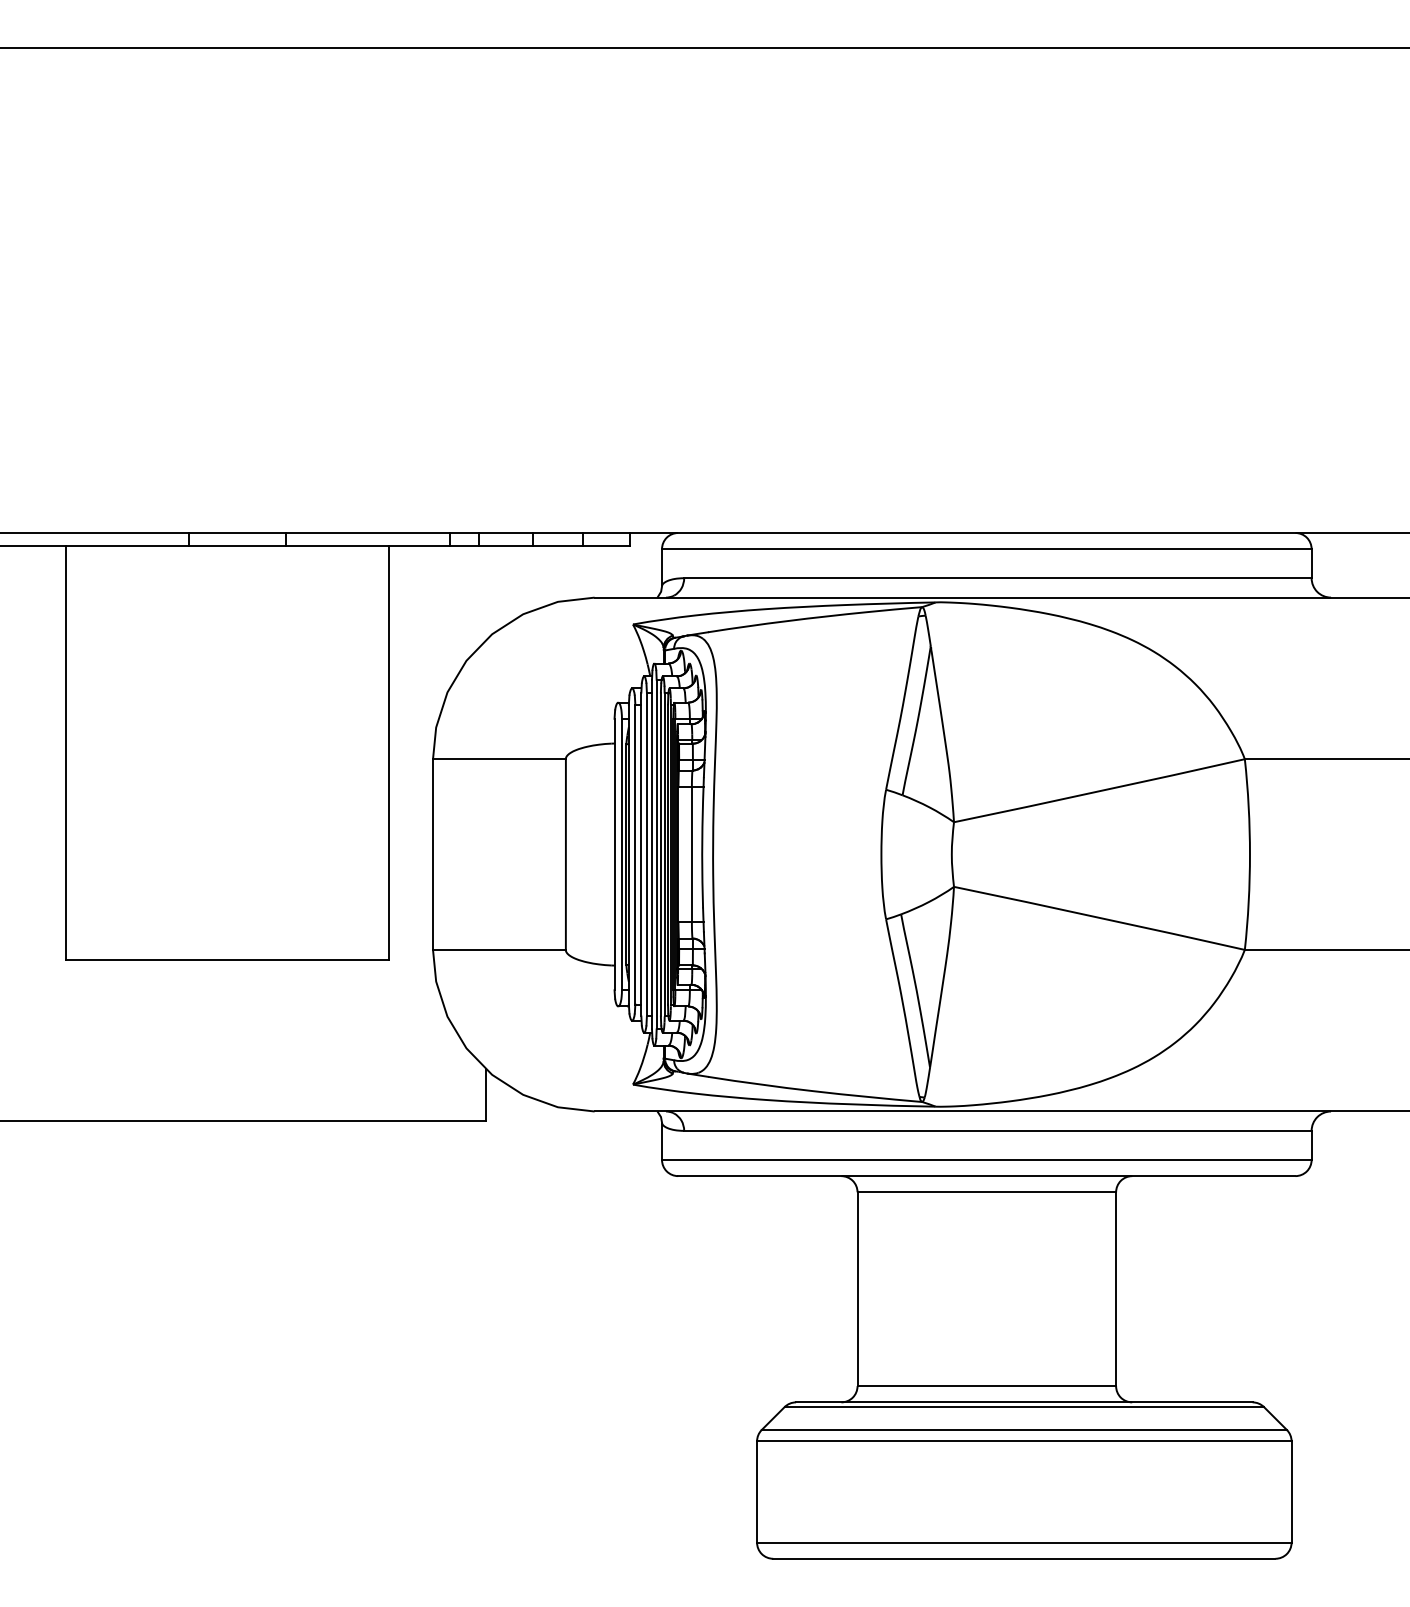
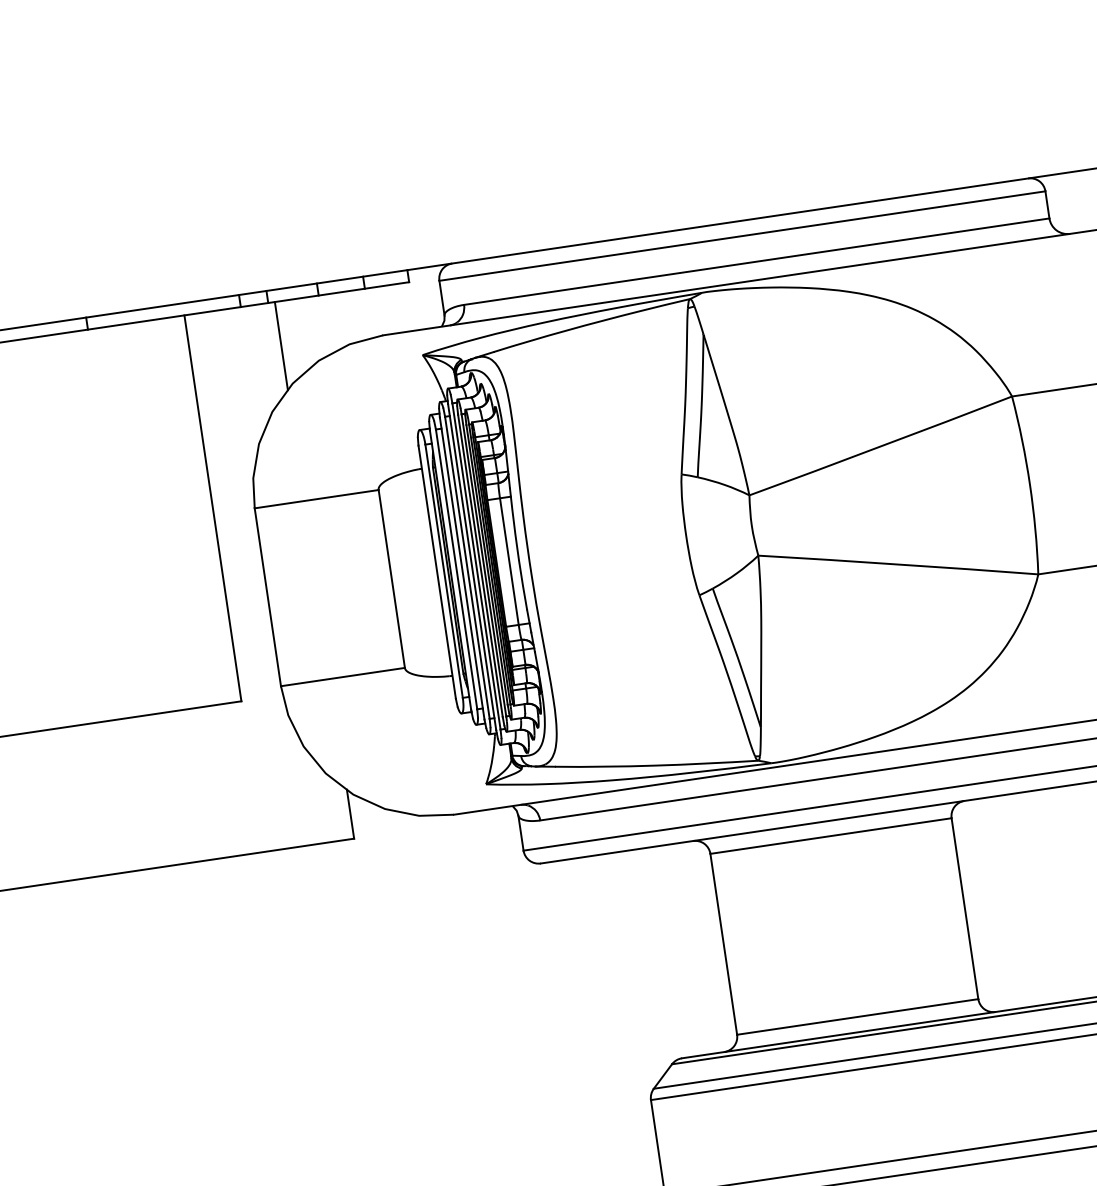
line: (486, 592) -> (281, 345), added

